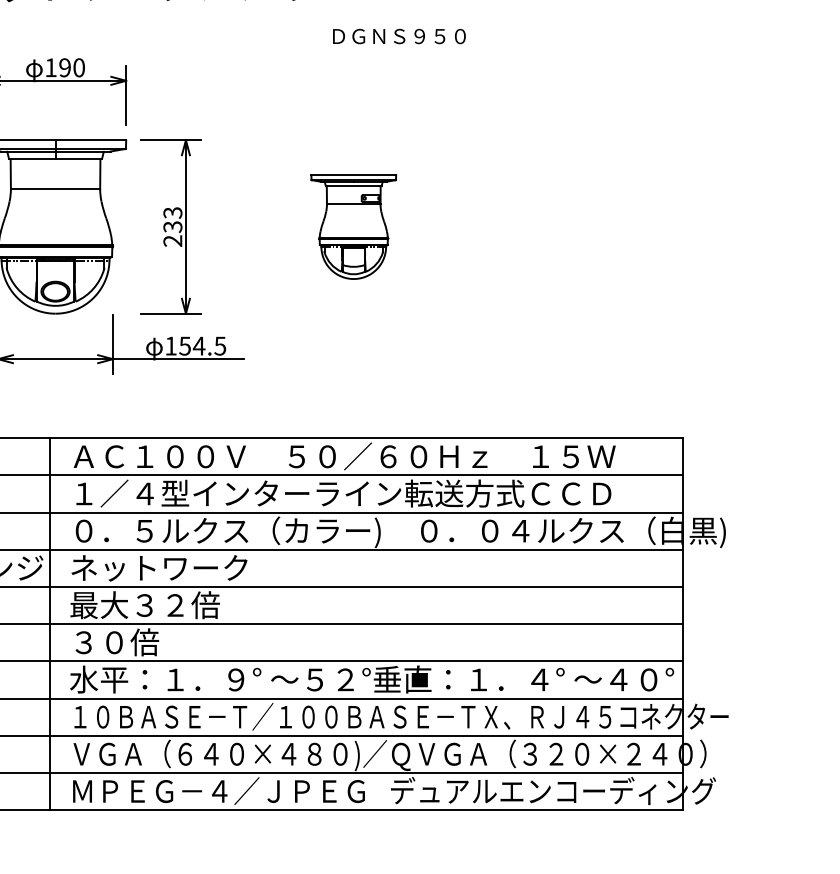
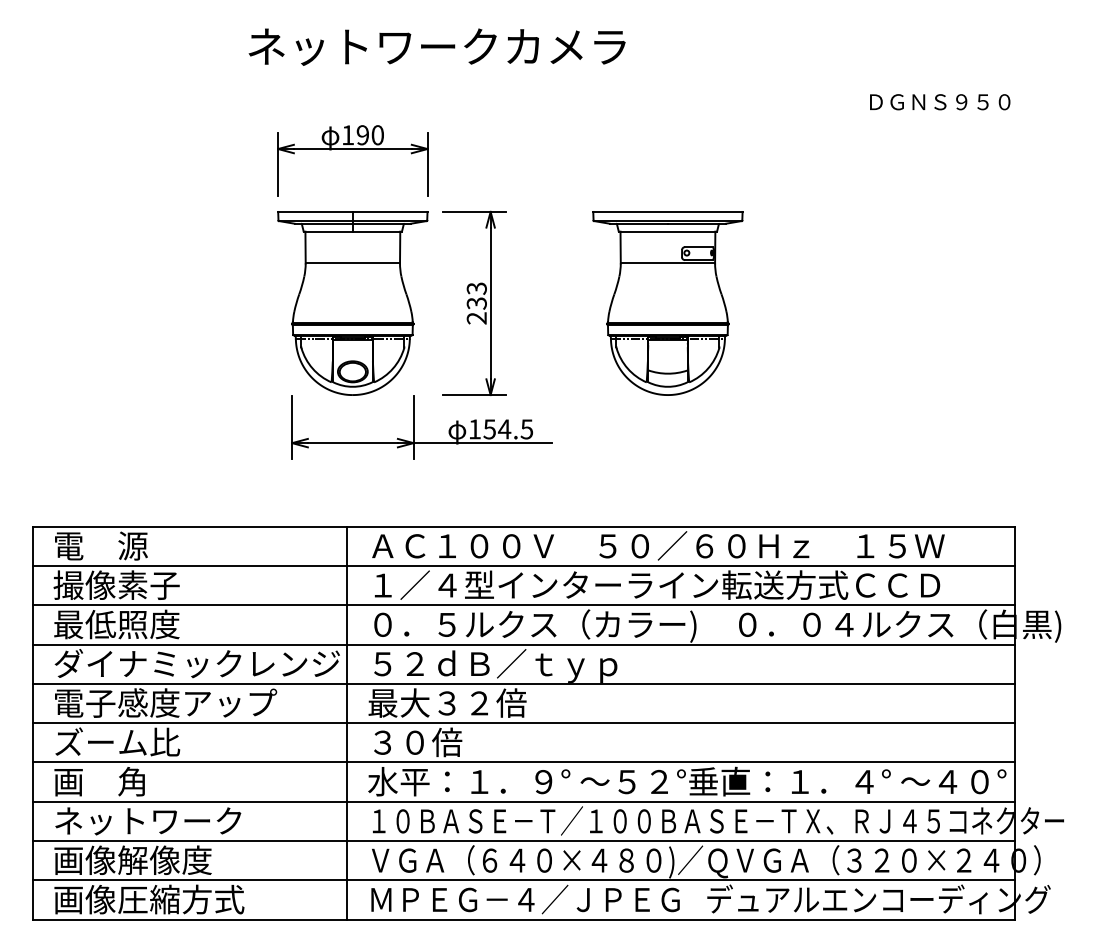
text: (399, 36) -> (940, 102), moved
part: (353, 227) -> (667, 303), size x1.67
text: (188, 569) -> (493, 665), ネットワーク -> ５２ｄＢ／ｔｙｐ

